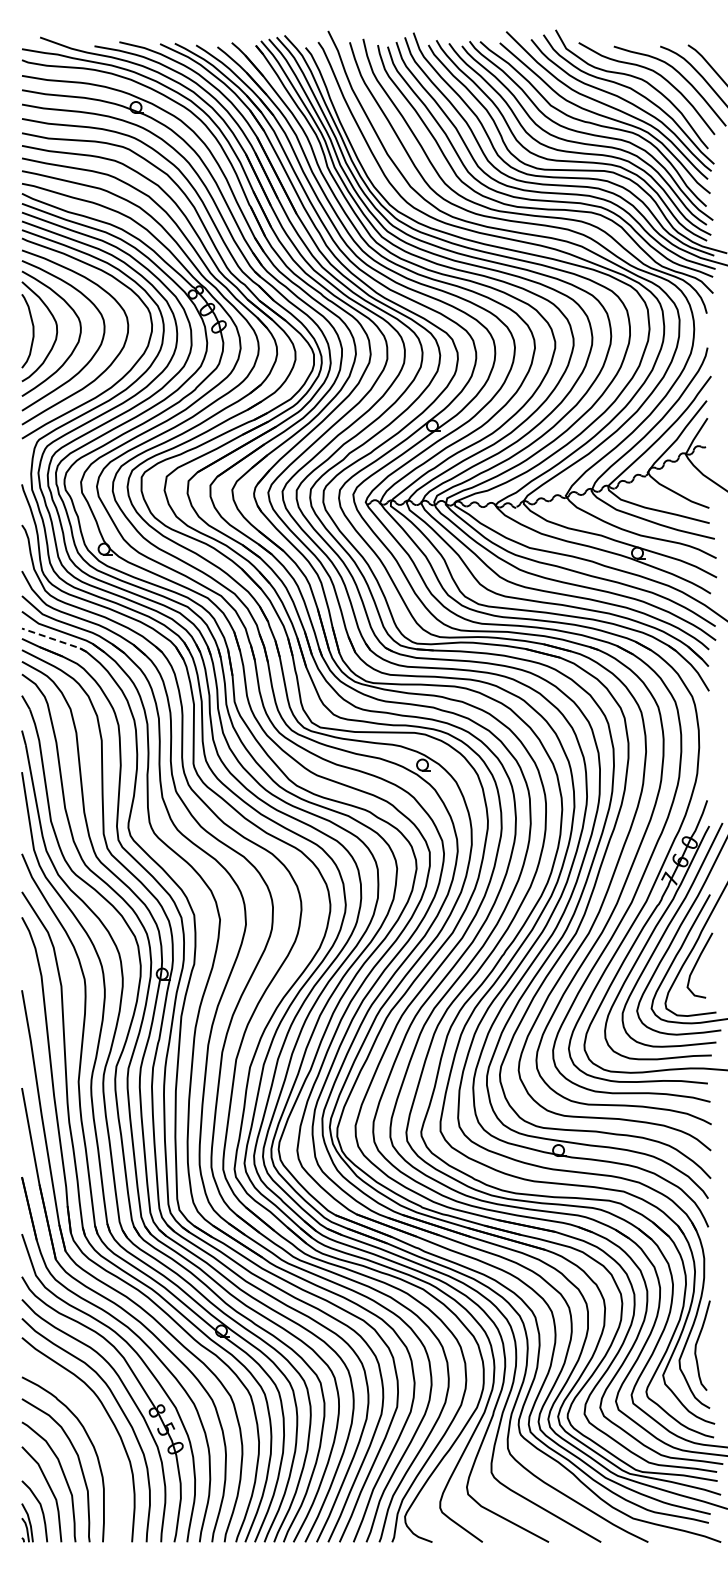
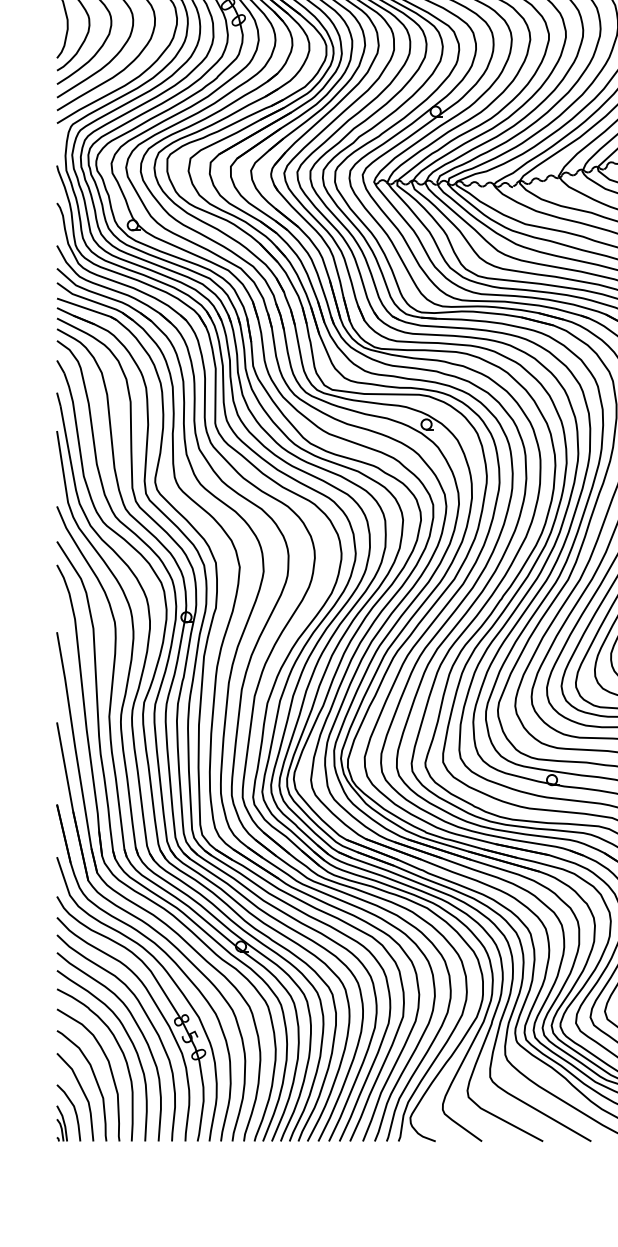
line: (54, 639) -> (87, 308), dashed -> solid
curve: (101, 1433) -> (130, 1041), added

